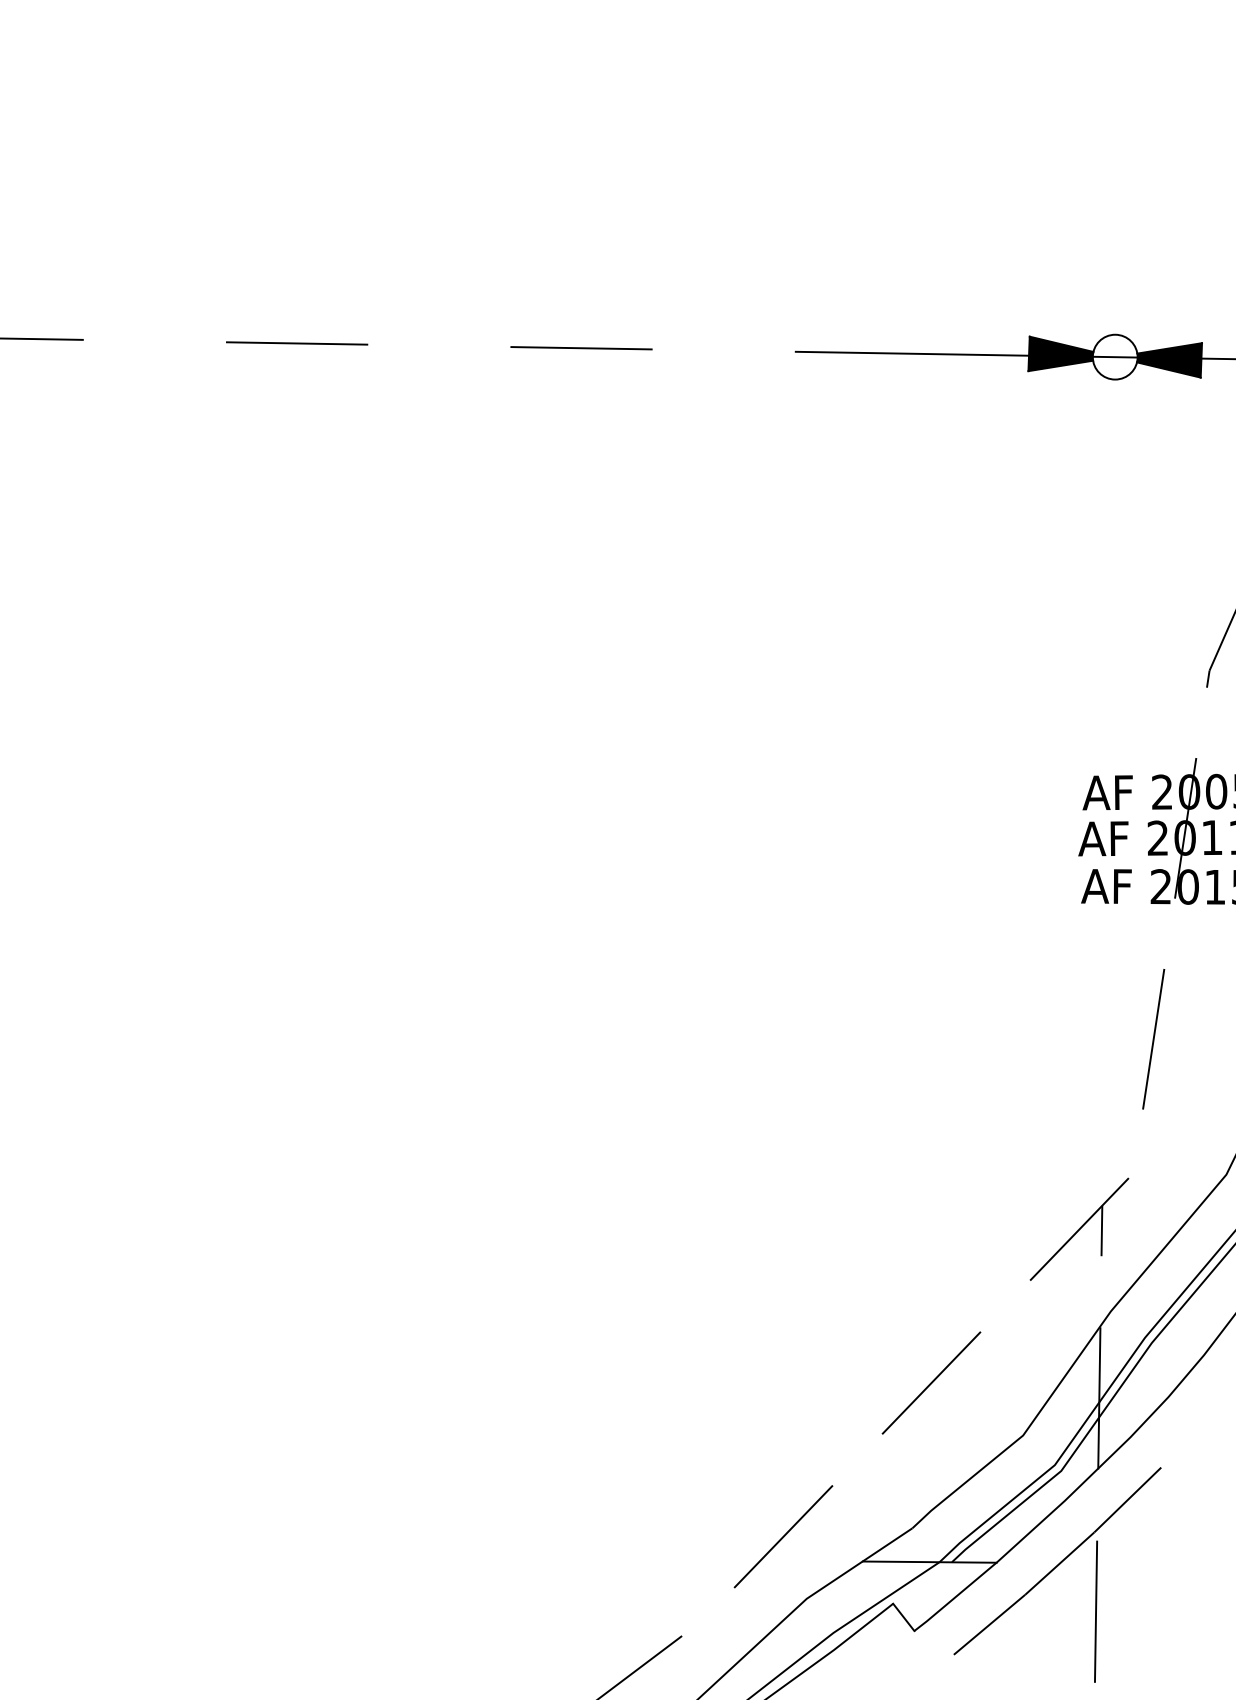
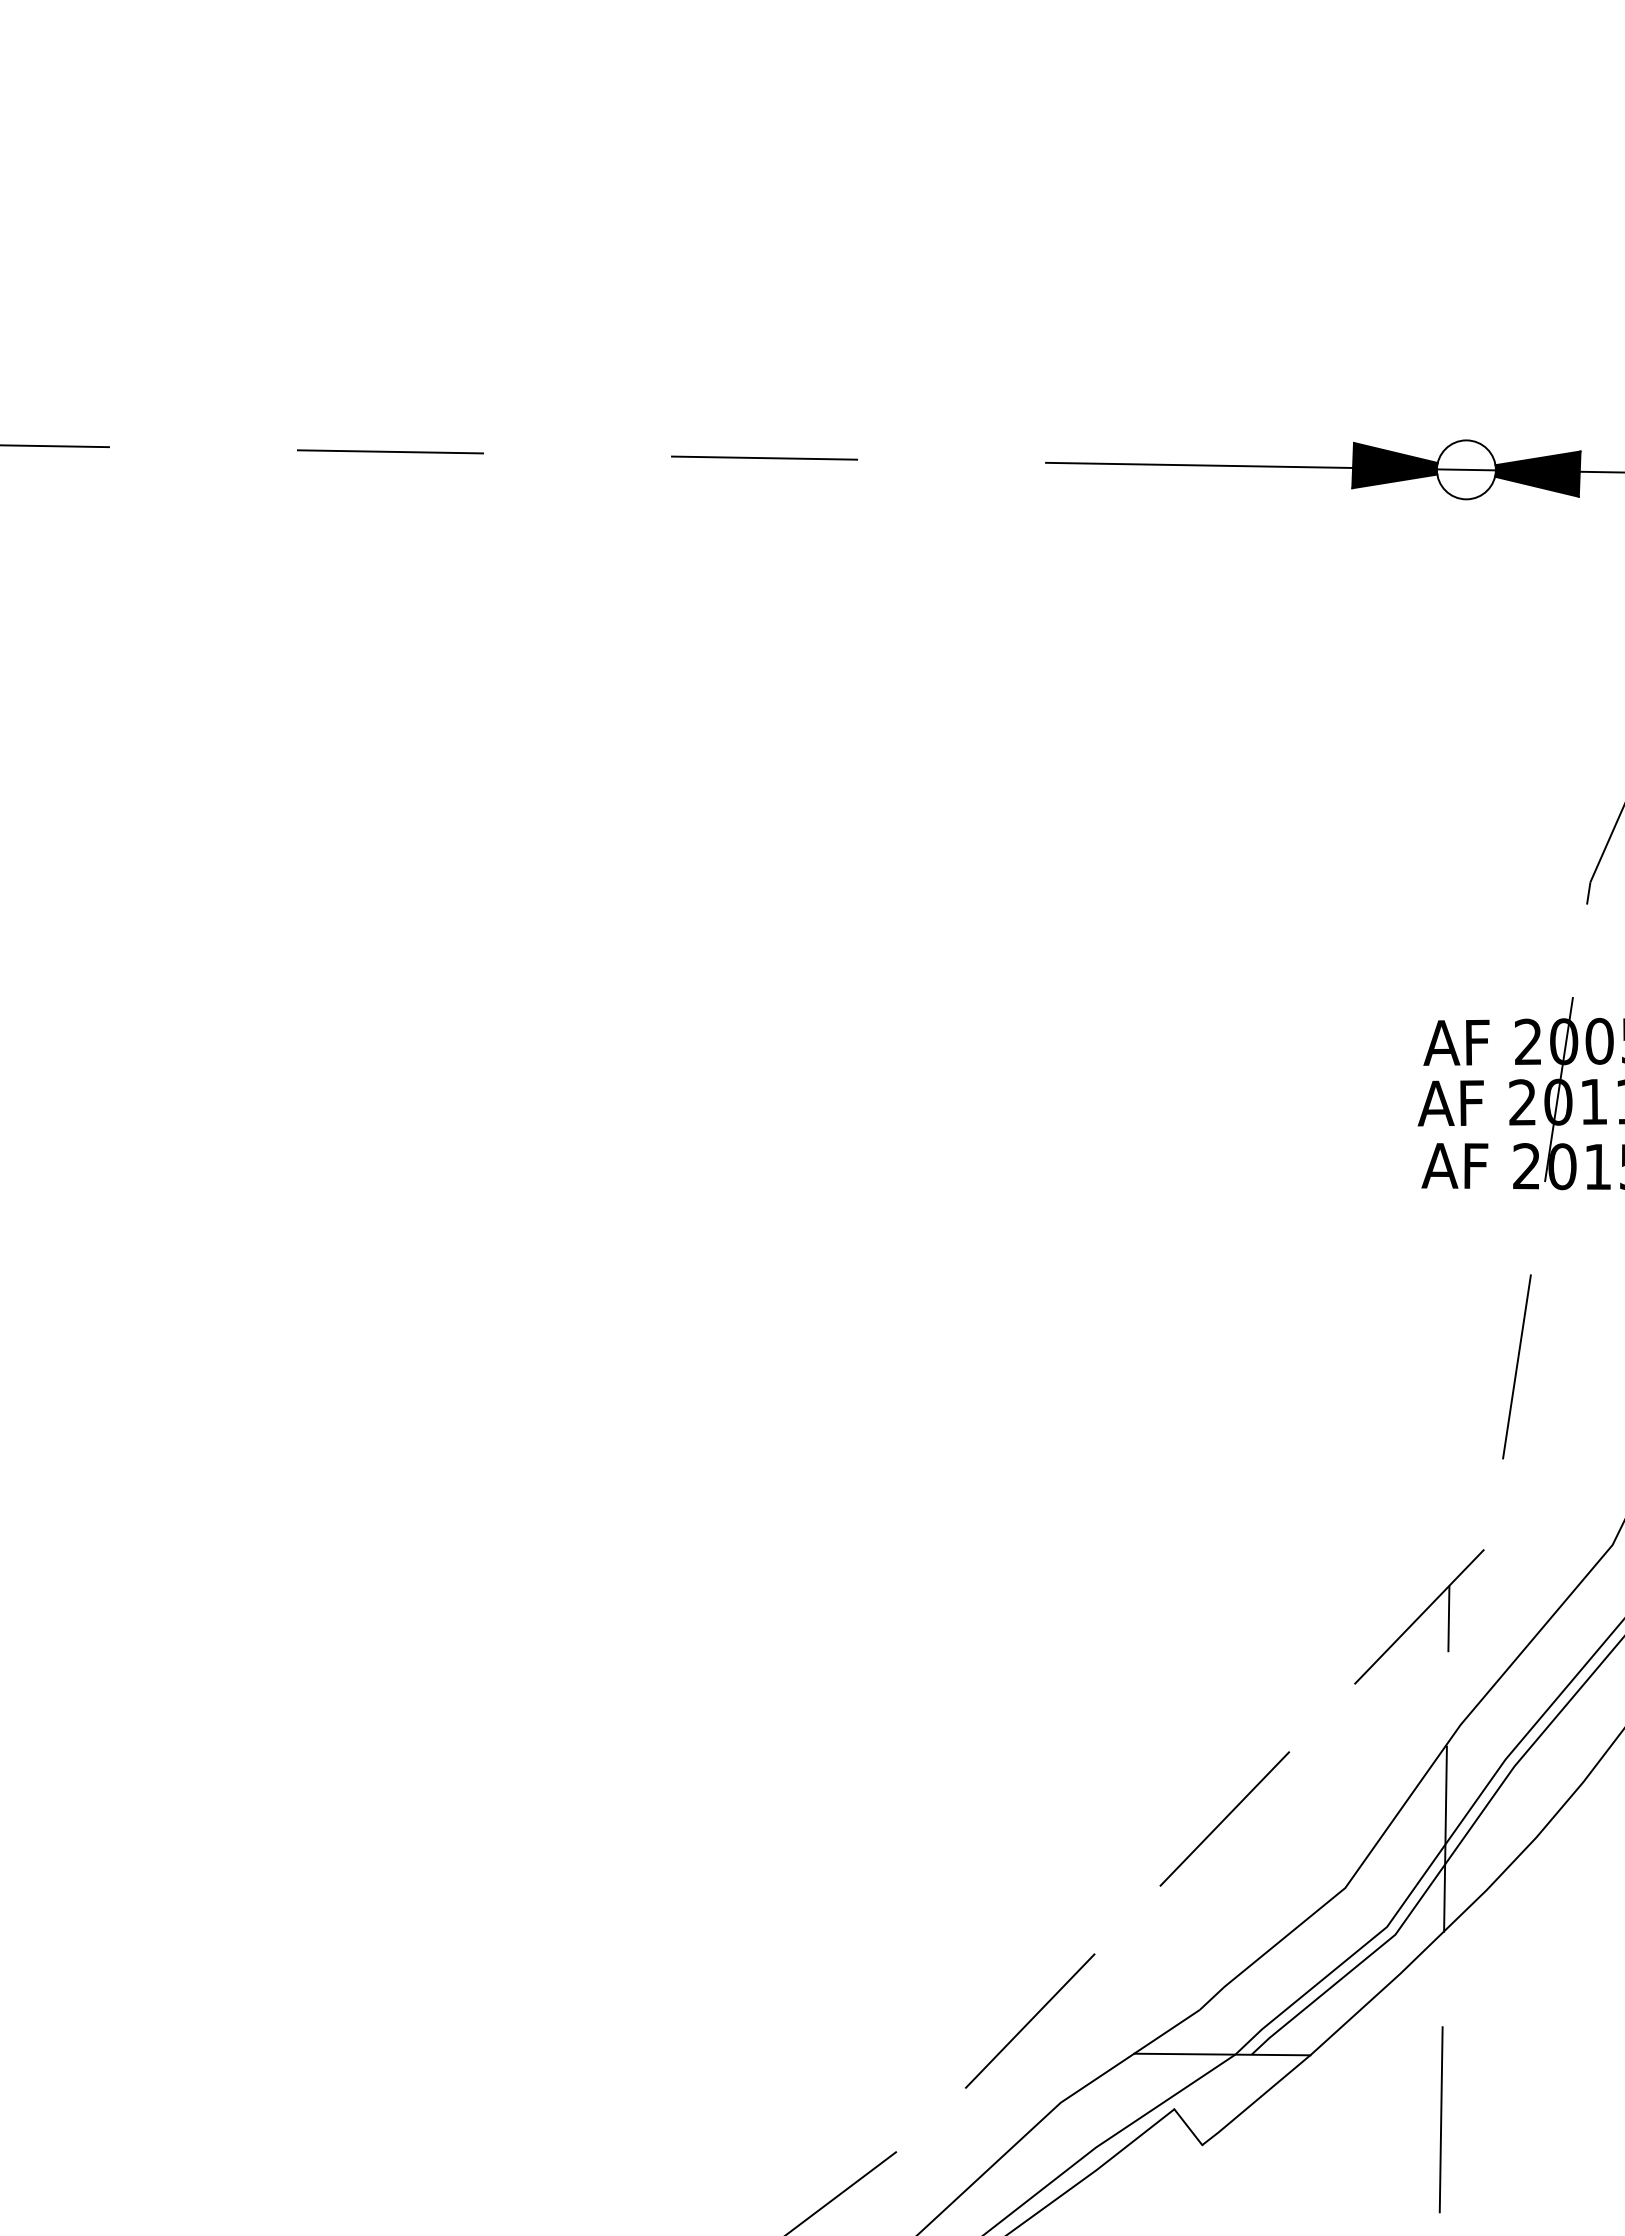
line: (1059, 1562) -> (1393, 2055), removed

